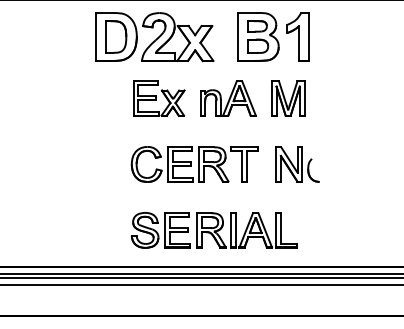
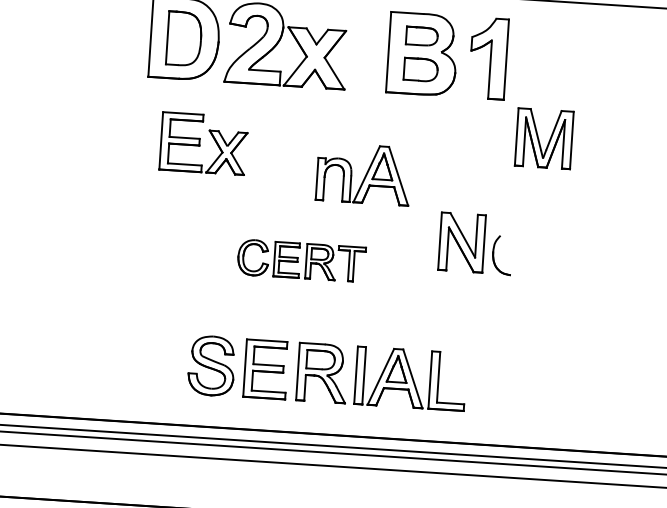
part: (159, 98) -> (204, 143), moved
part: (228, 98) -> (364, 174), moved
part: (288, 98) -> (544, 138), moved
part: (194, 164) -> (301, 260), size x0.6
part: (297, 164) -> (475, 243), moved

